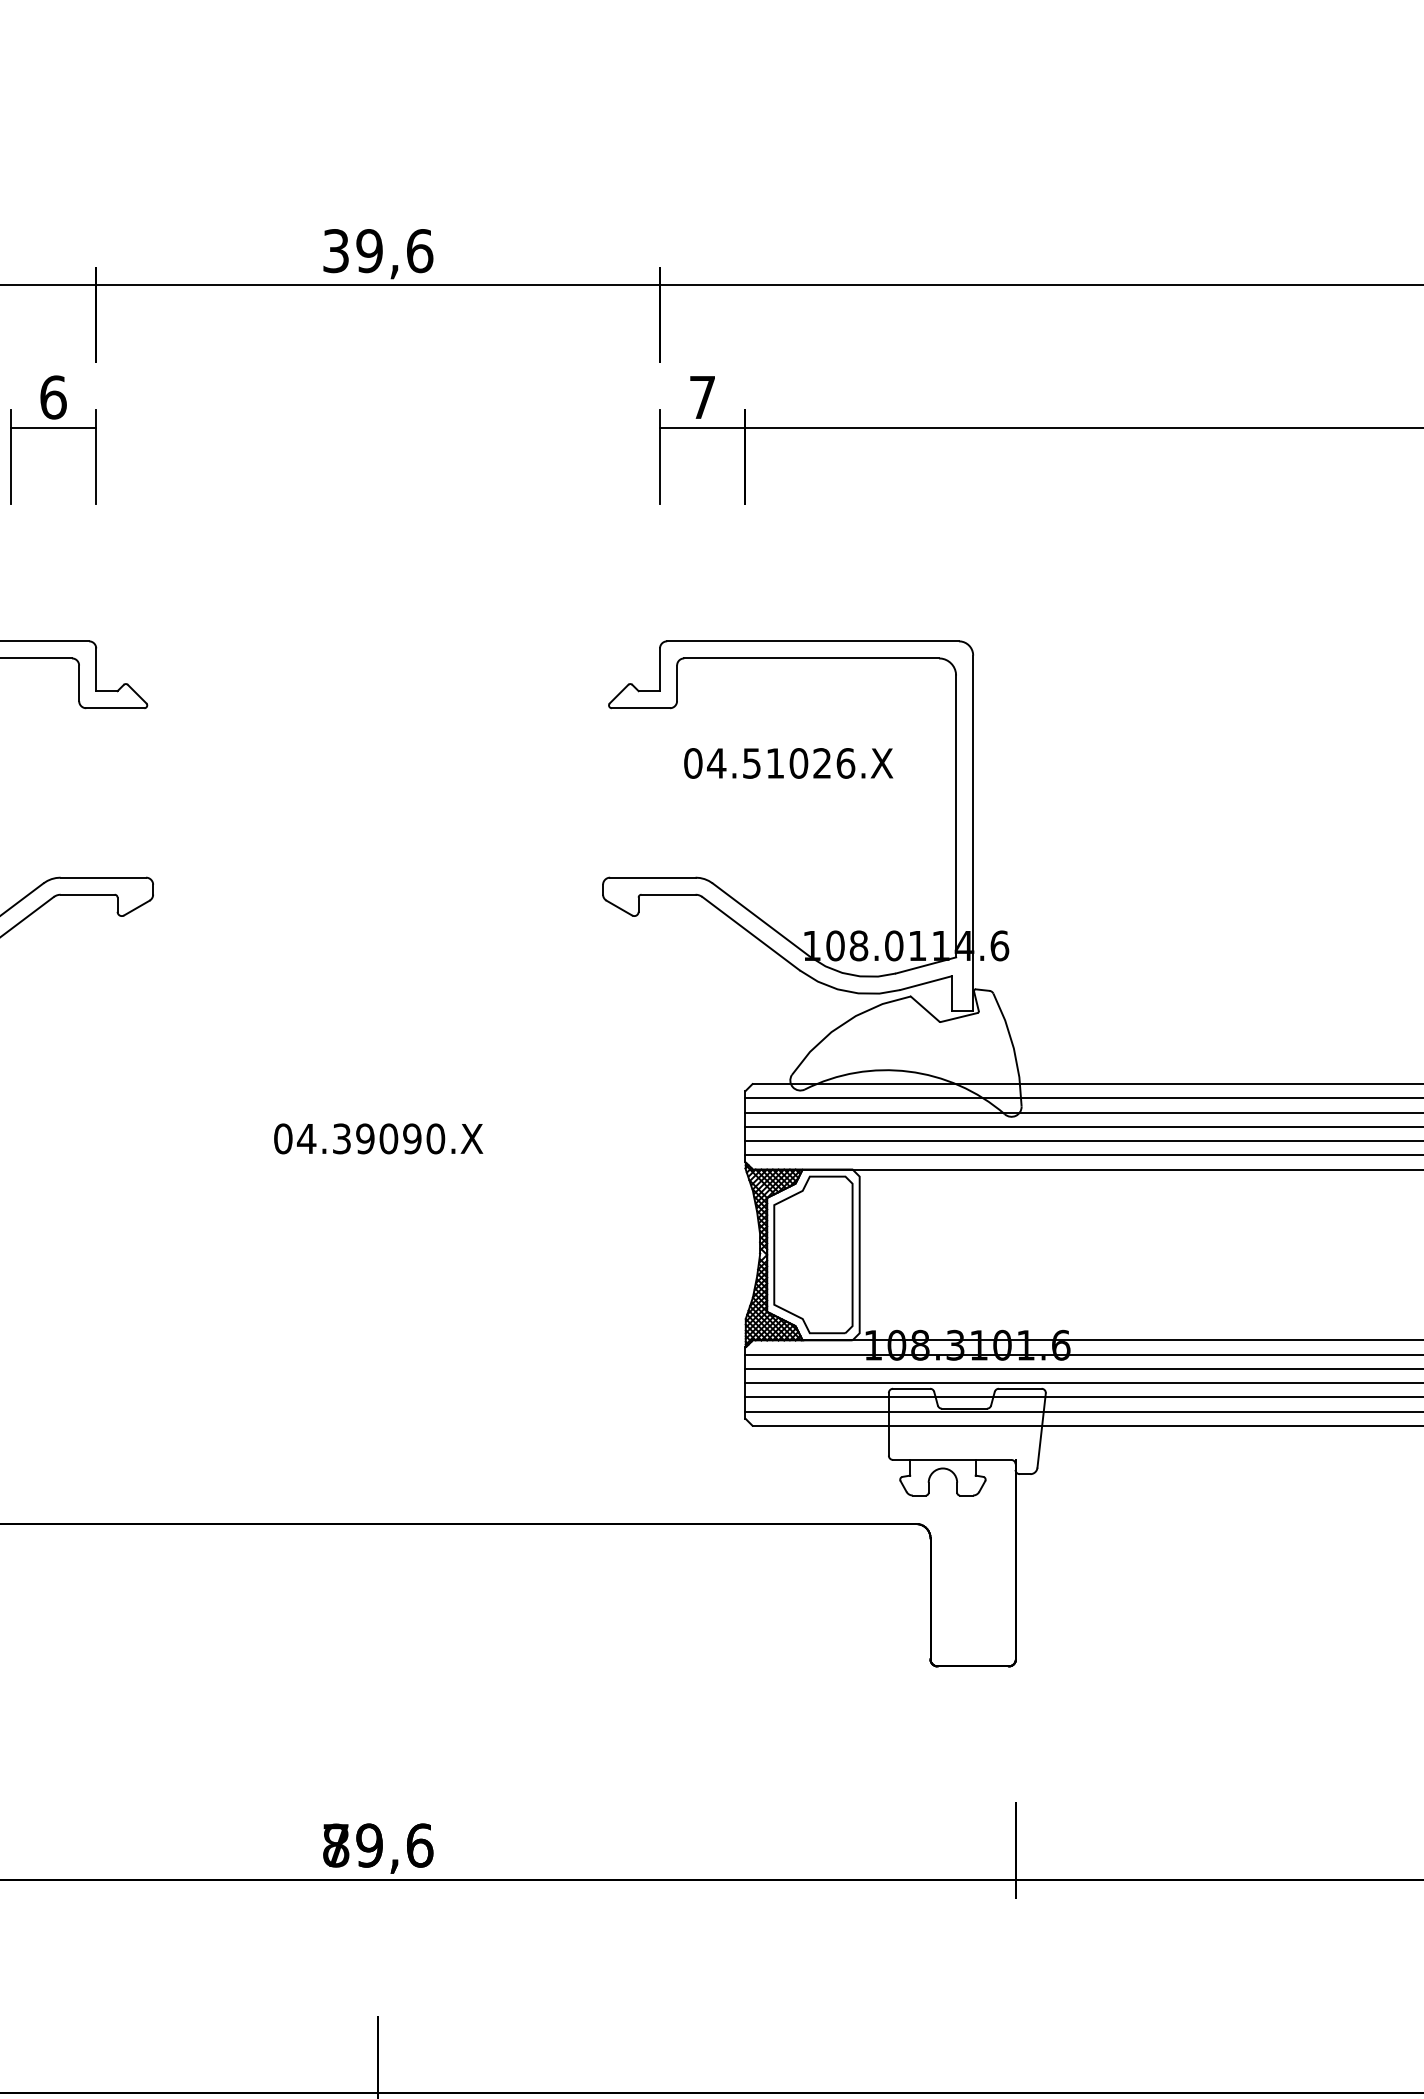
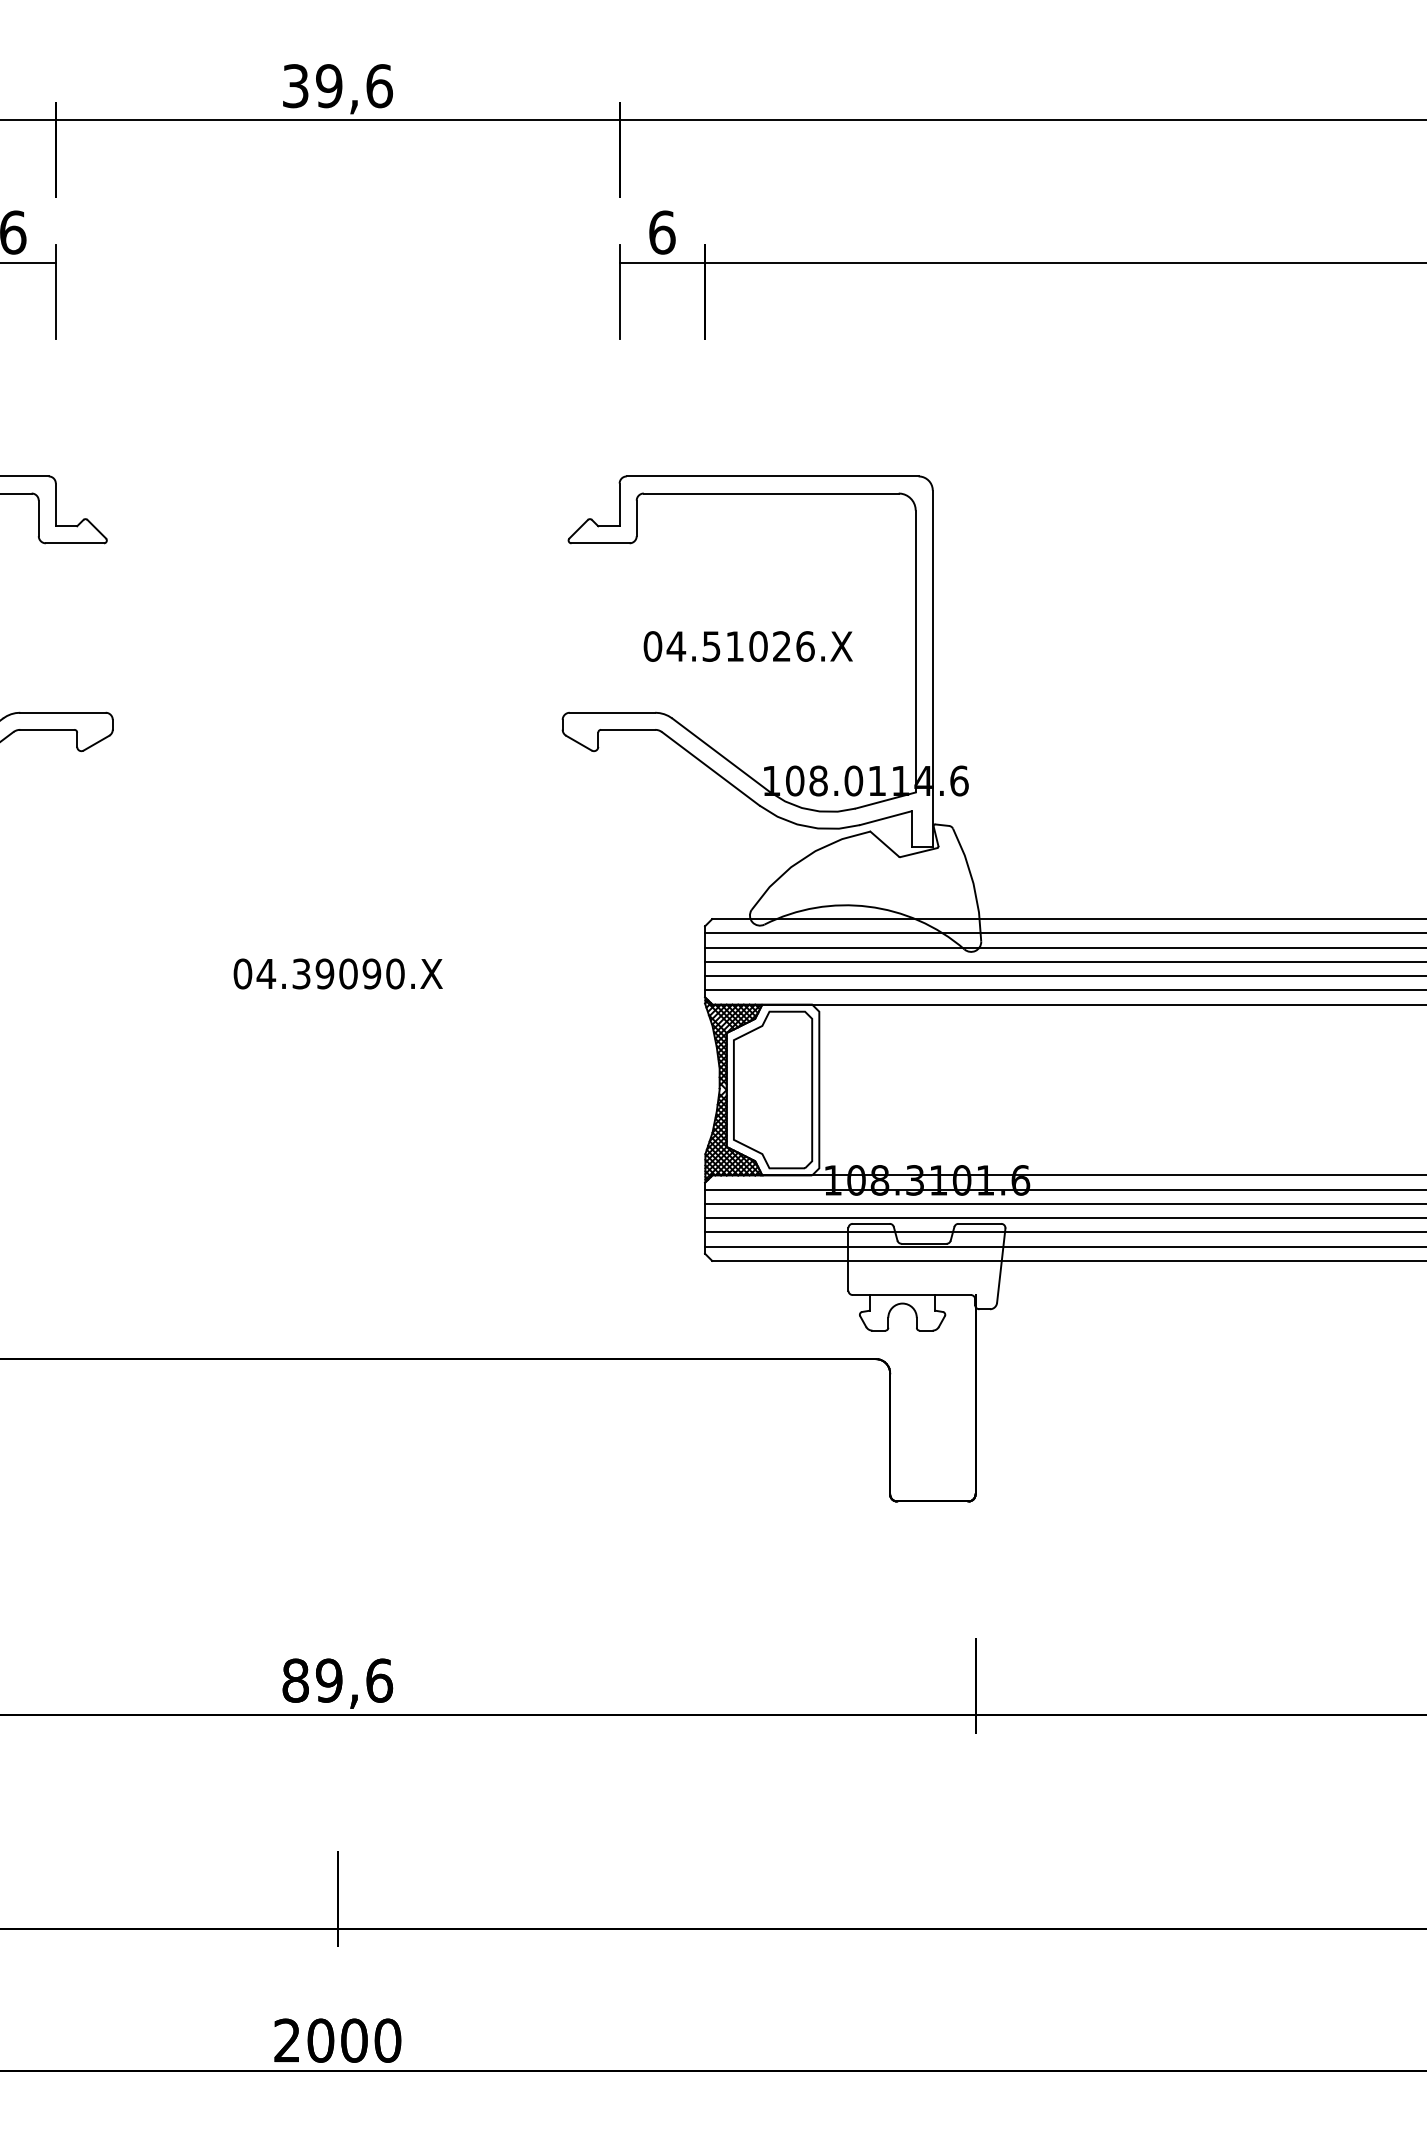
text: (702, 397) -> (662, 232), 7 -> 6
text: (787, 763) -> (747, 646), moved
text: (335, 1845) -> (295, 1680), 79,6 -> 89,6

